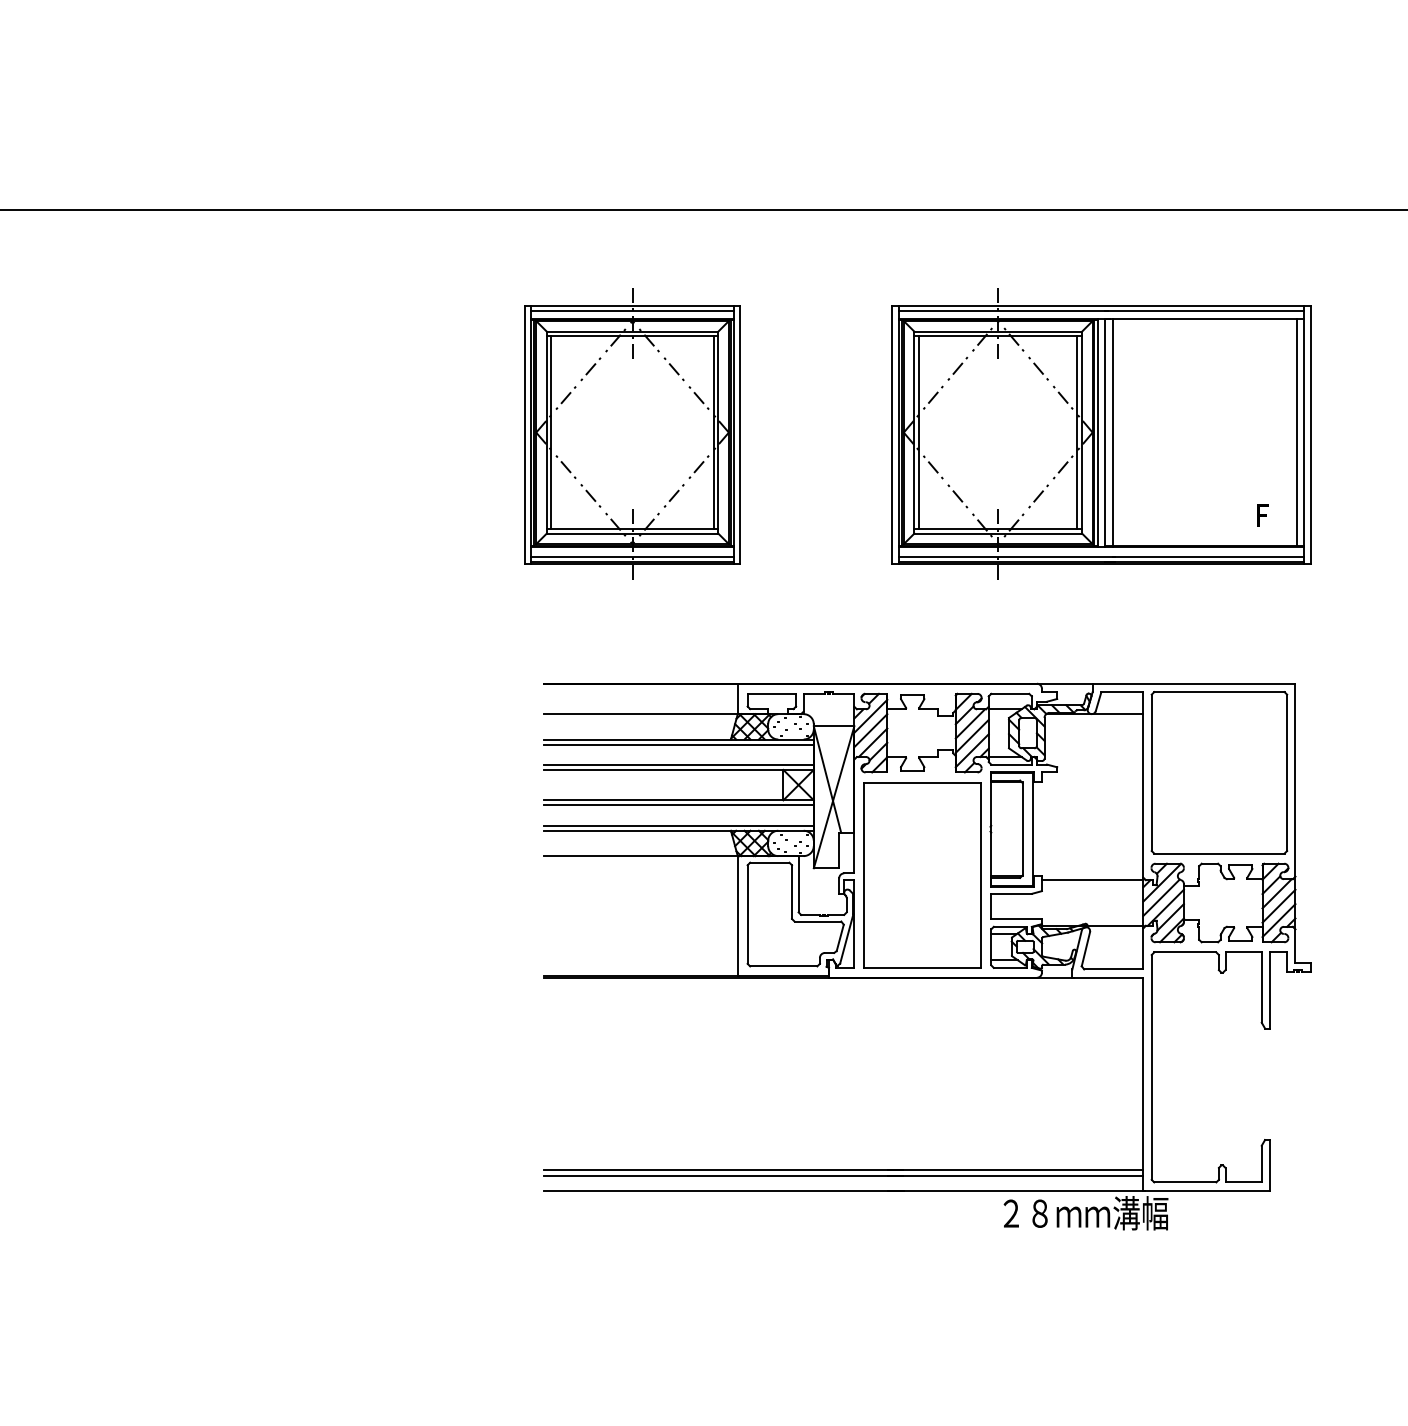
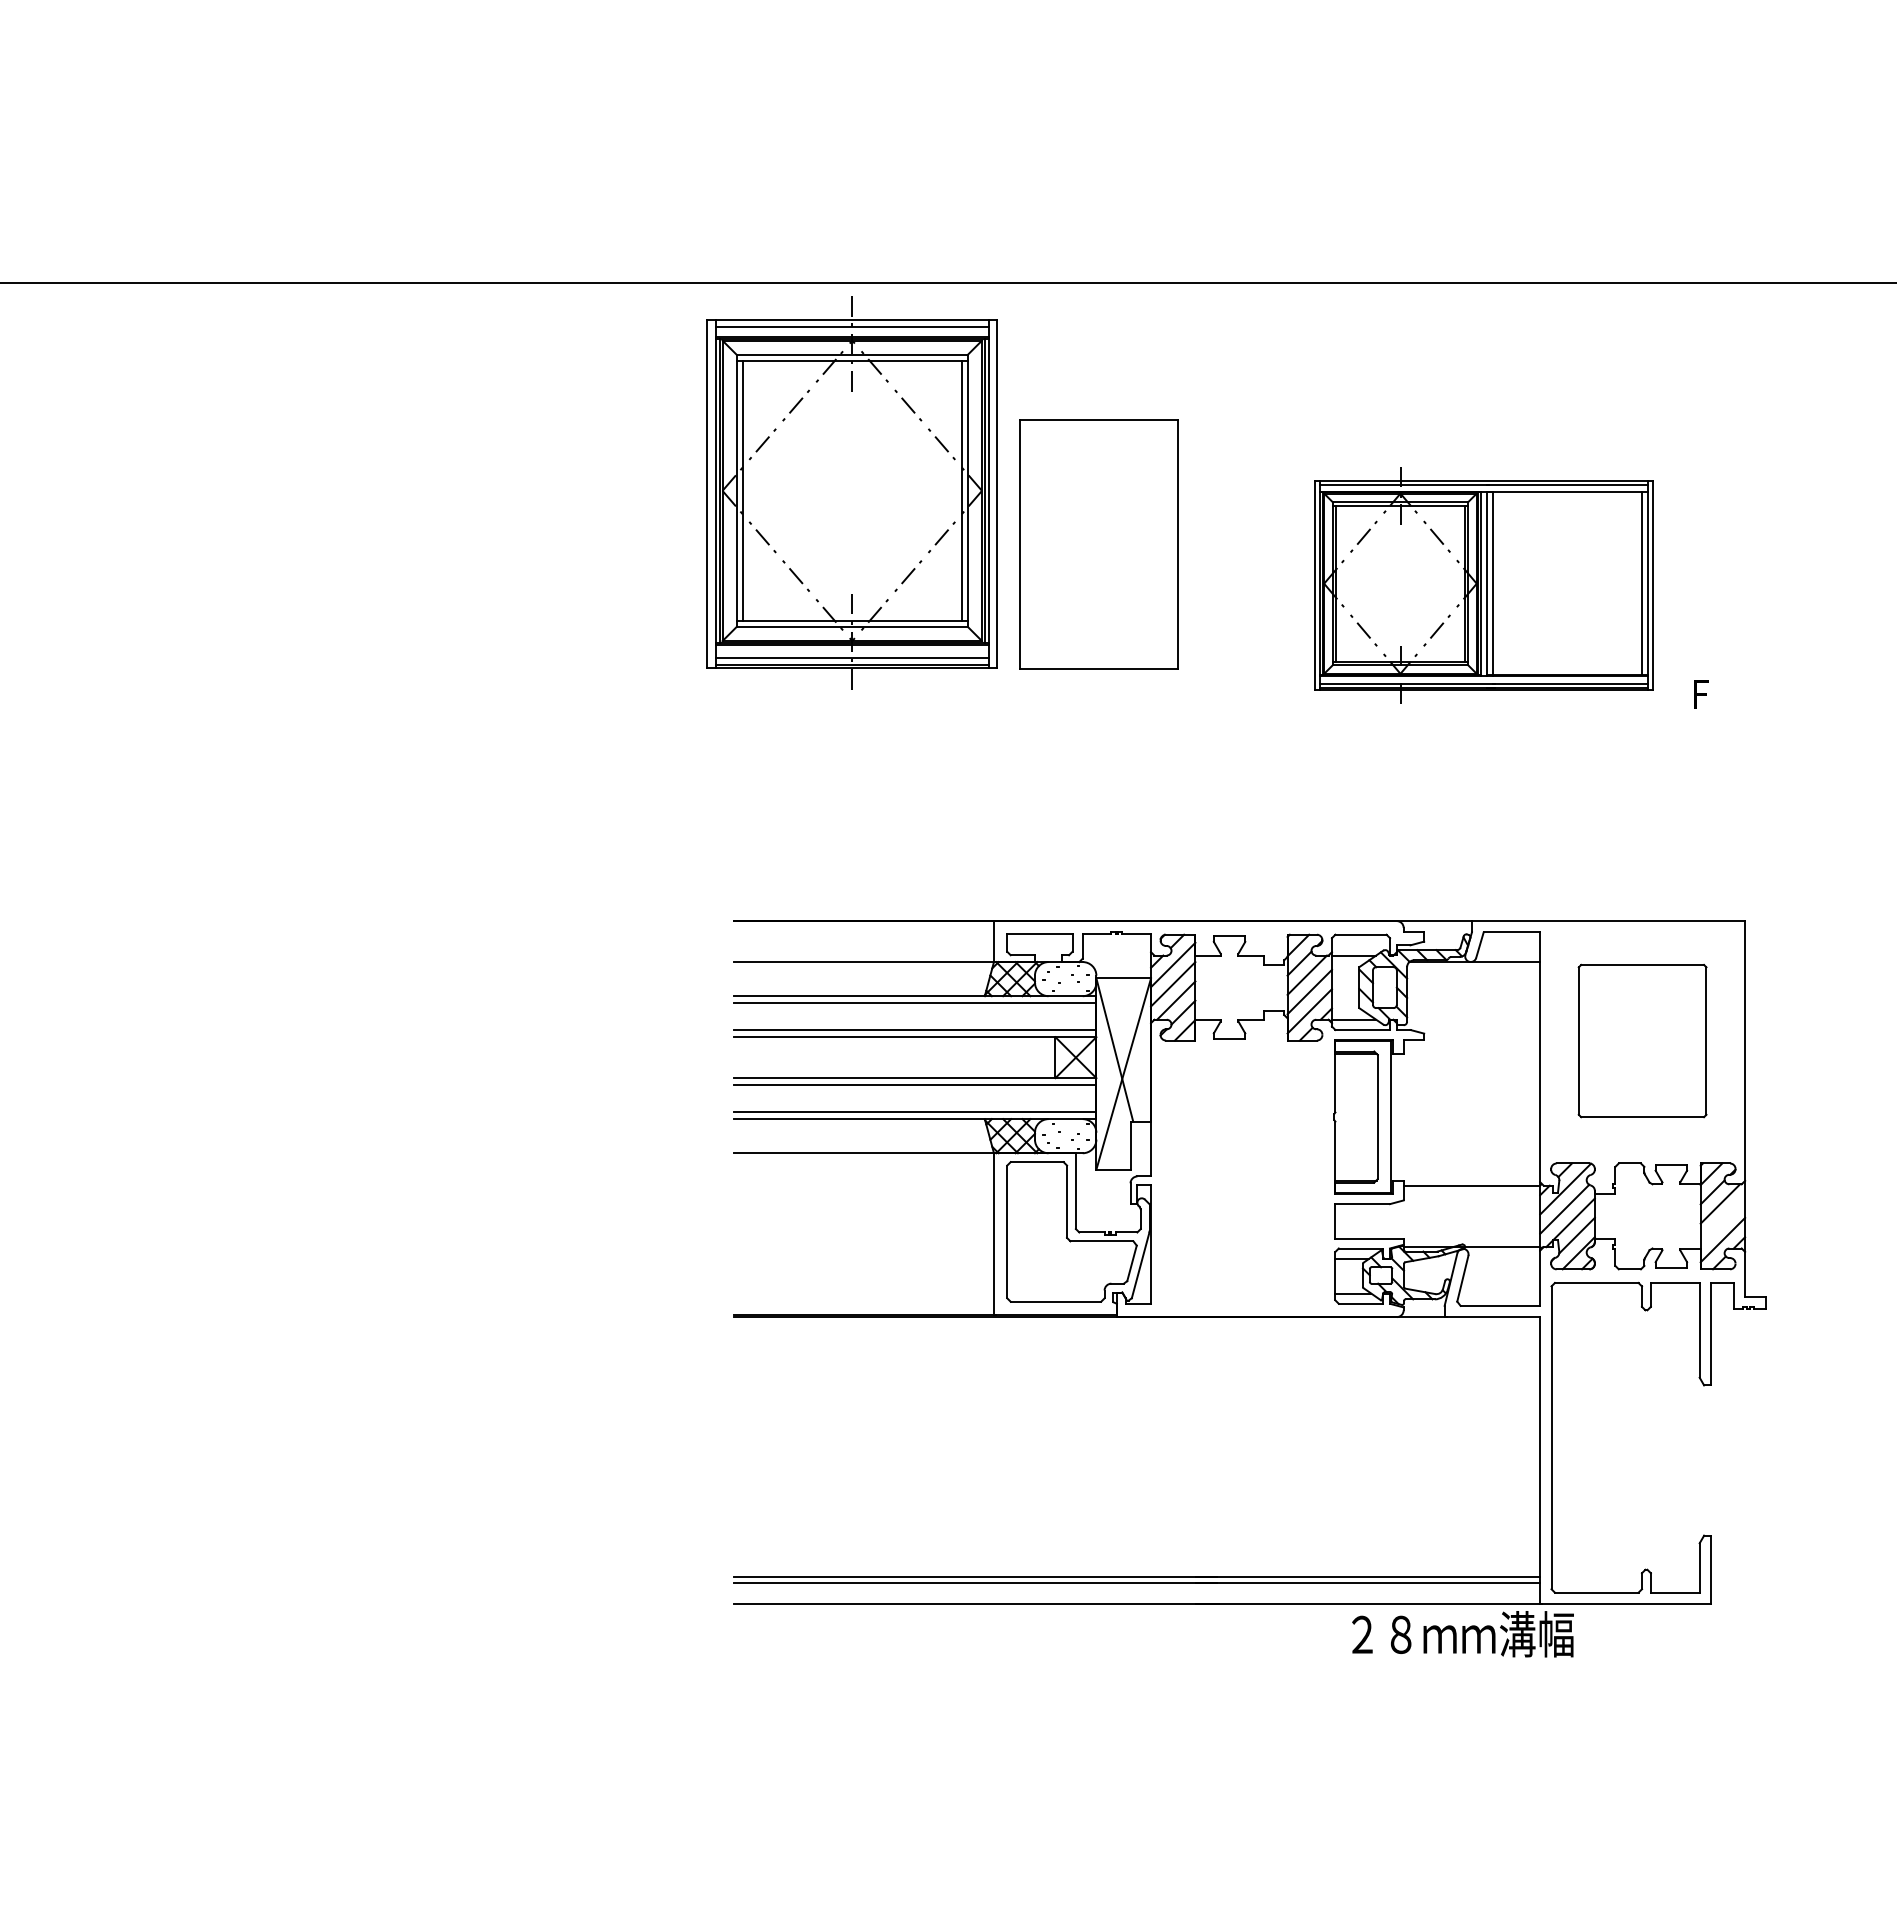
part: (631, 433) -> (851, 492), moved
part: (1101, 433) -> (1483, 584), size x0.6
part: (1219, 772) -> (1642, 1040), size x0.7
part: (922, 874) -> (1098, 544), moved
line: (1278, 906) -> (1722, 1220), removed

